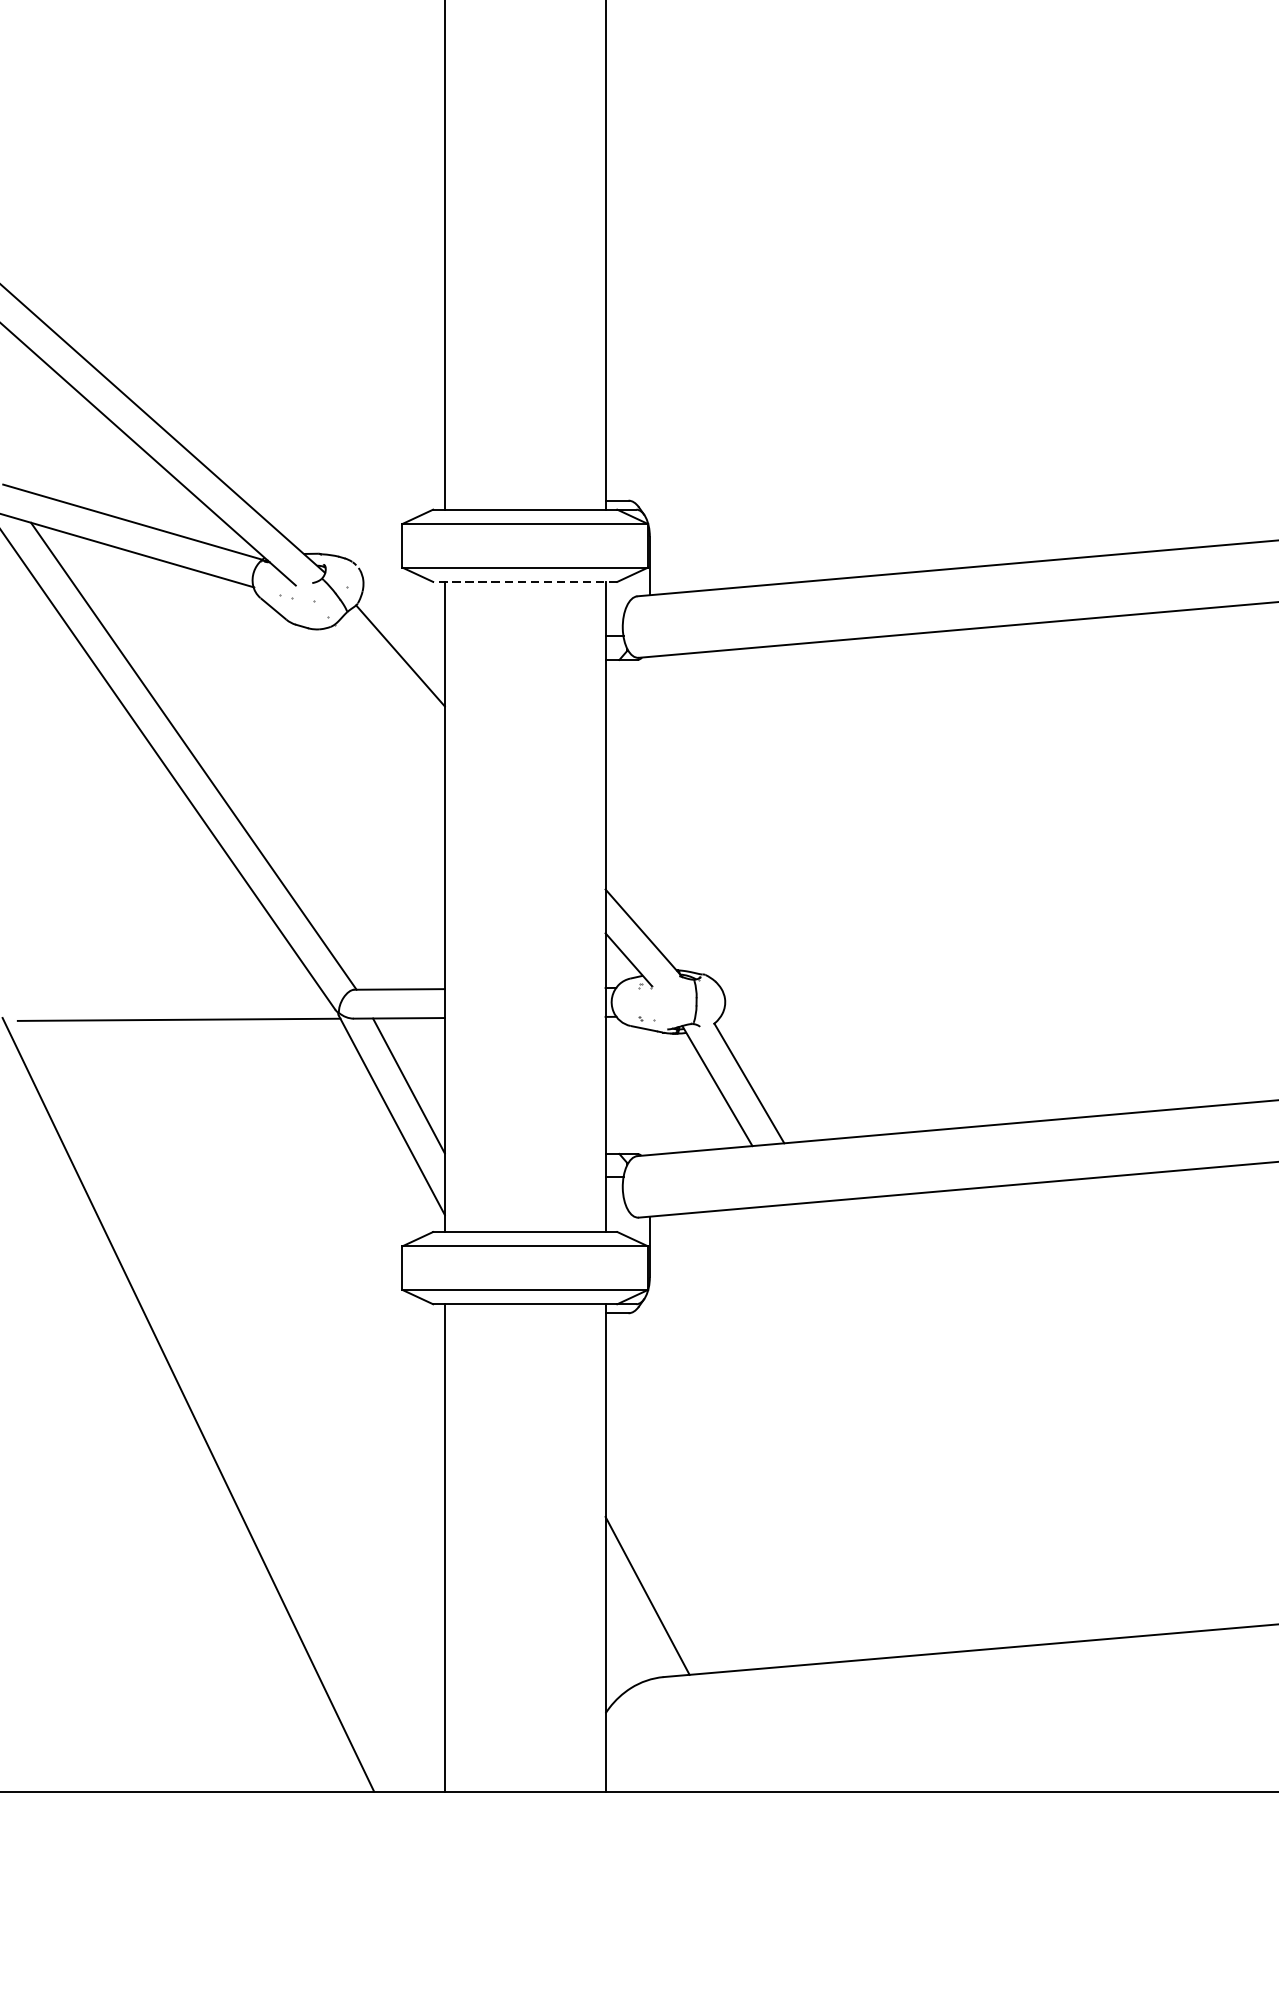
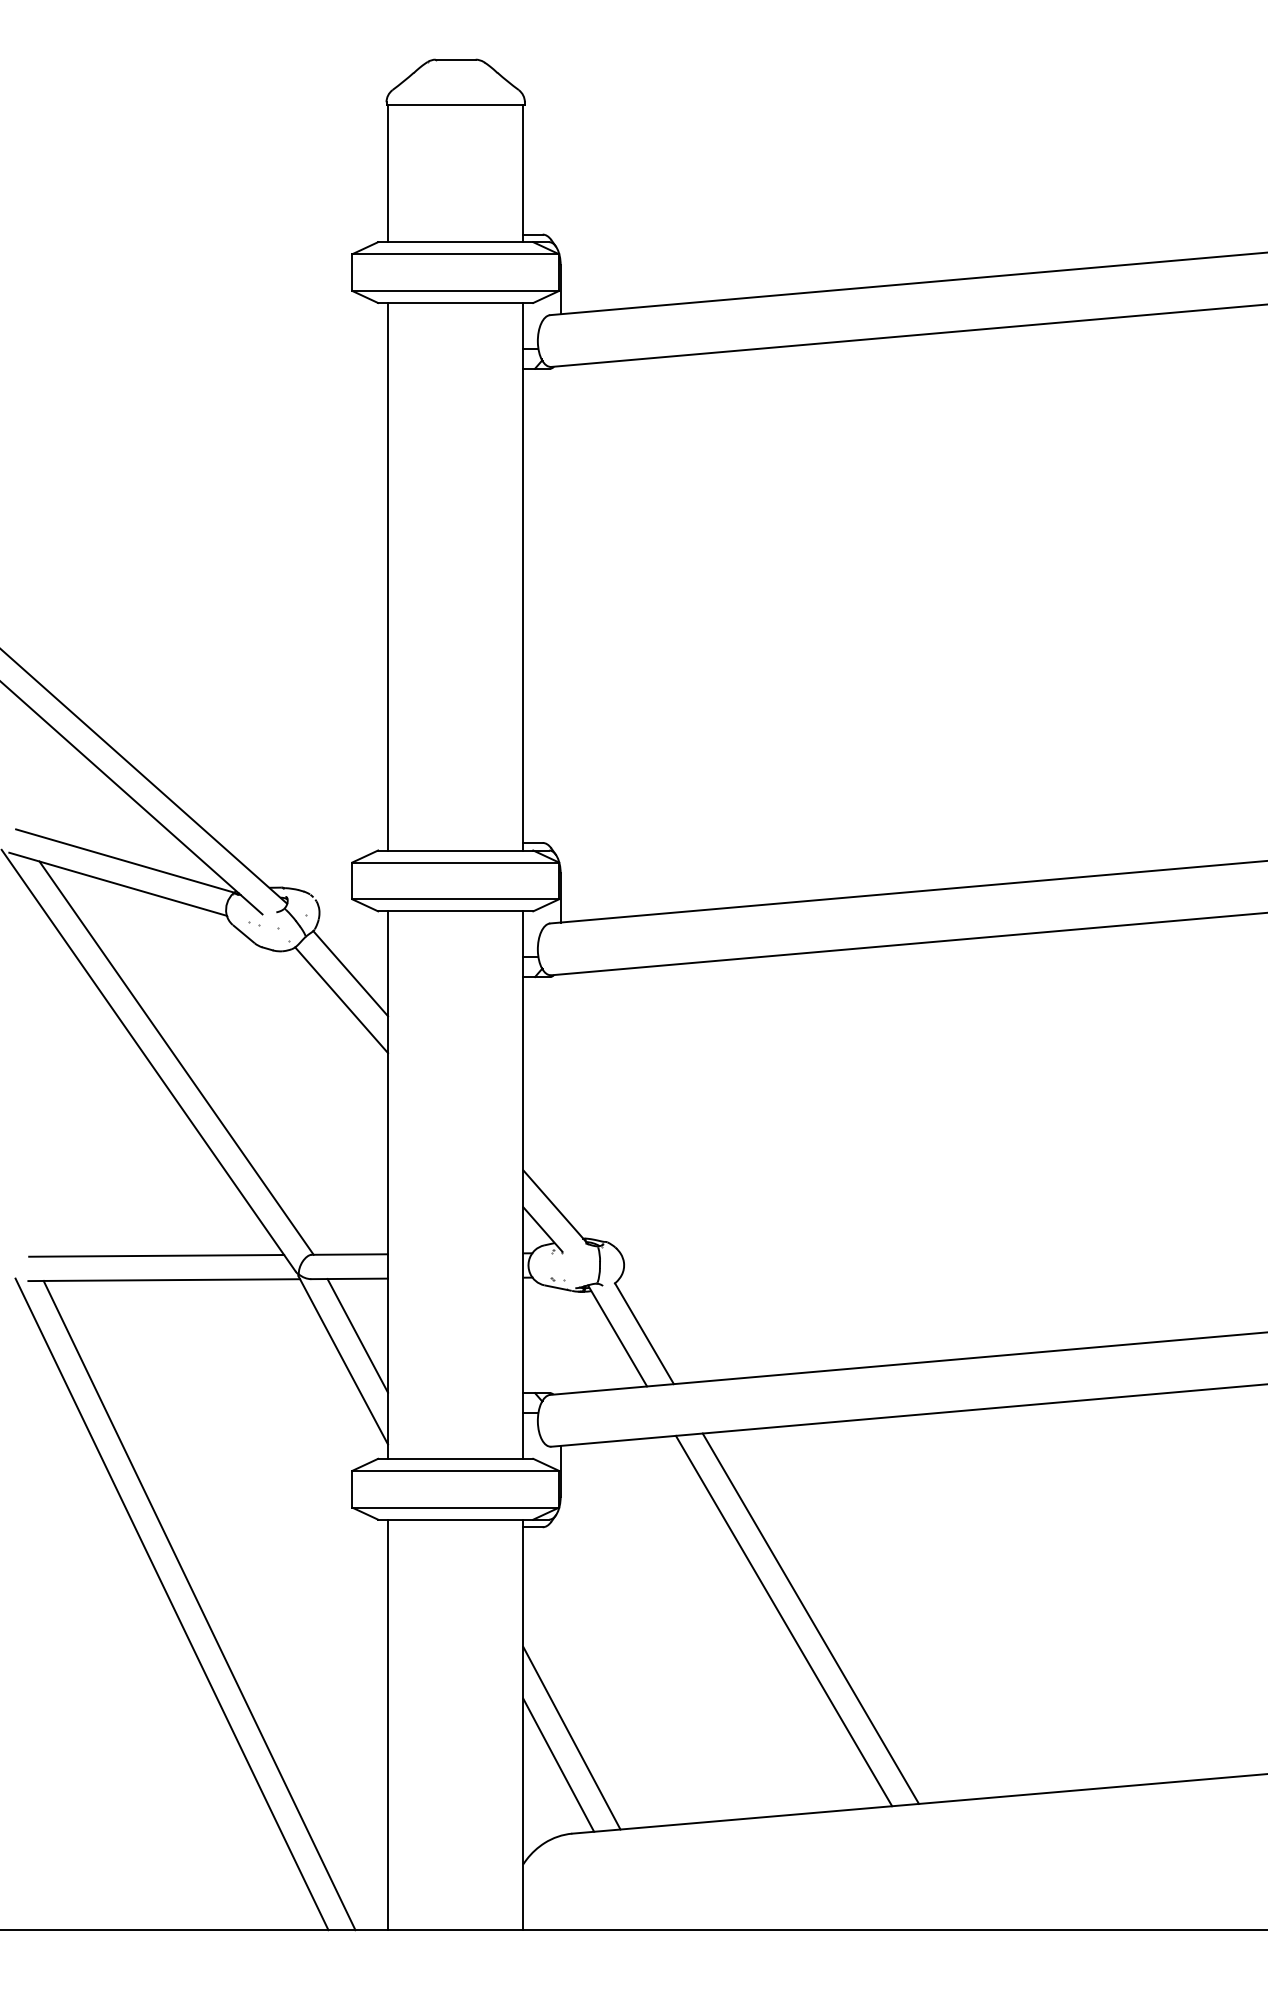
line: (524, 582) -> (455, 911), dashed -> solid
line: (389, 687) -> (341, 1000), added
line: (169, 990) -> (156, 1255), added
line: (221, 1406) -> (199, 1605), added
line: (946, 1421) -> (810, 1618), added
line: (914, 1423) -> (783, 1620), added
line: (662, 1564) -> (571, 1738), added

